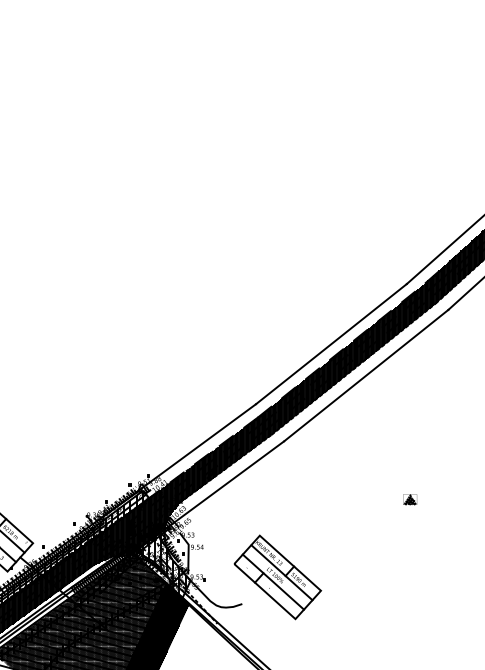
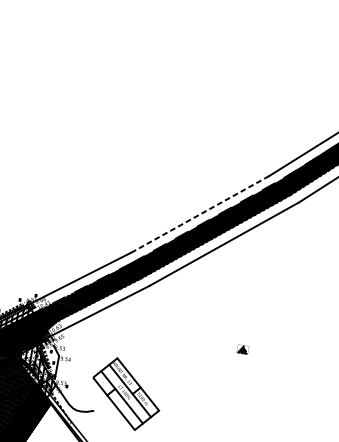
line: (330, 344) -> (199, 214), solid -> dashed

